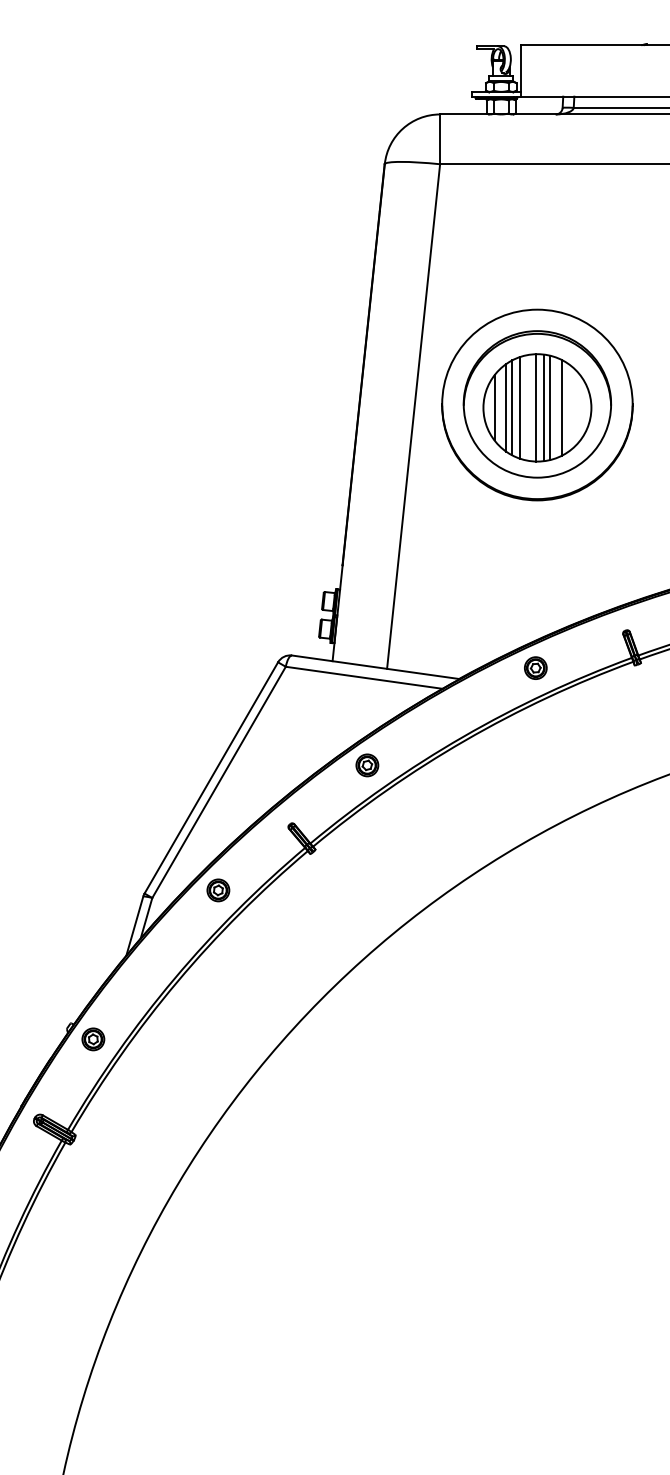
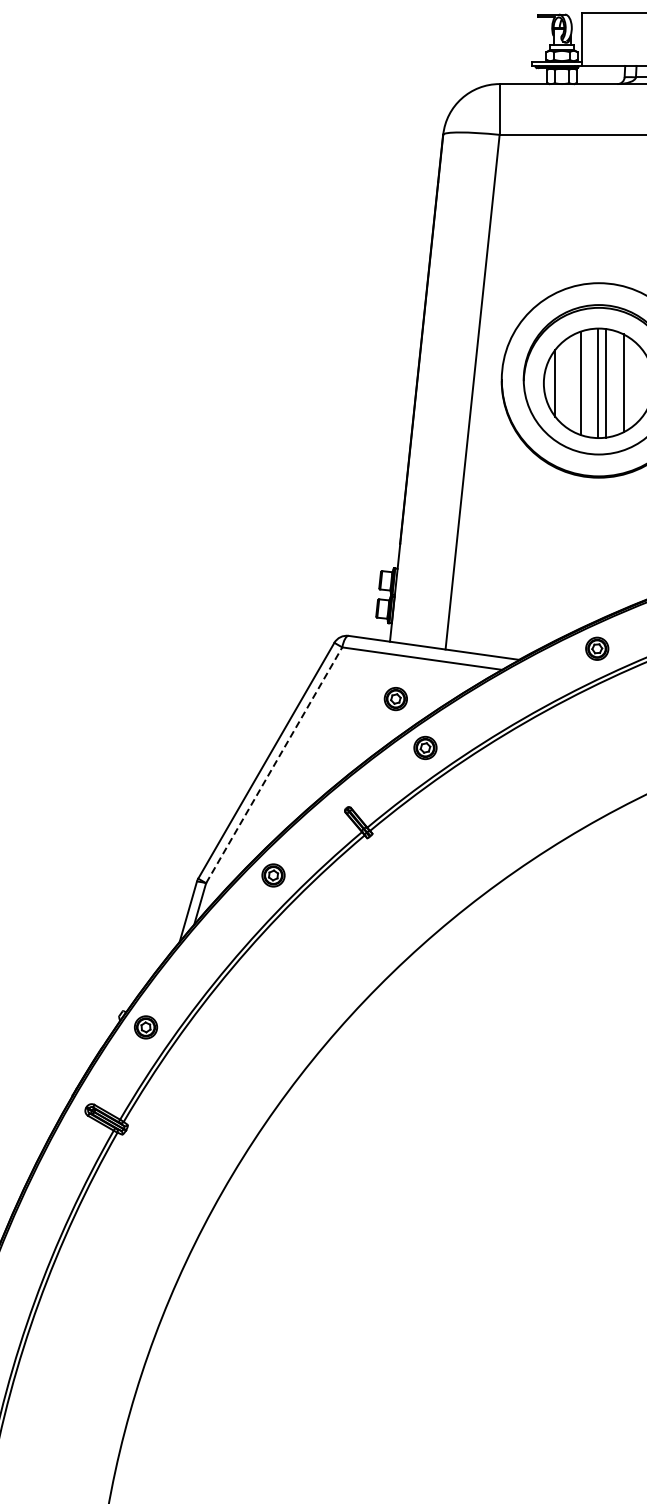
line: (506, 407) -> (567, 382), removed
line: (512, 407) -> (573, 382), removed
line: (549, 407) -> (611, 382), removed
part: (338, 717) -> (396, 699), added
line: (219, 781) -> (274, 764), solid -> dashed

